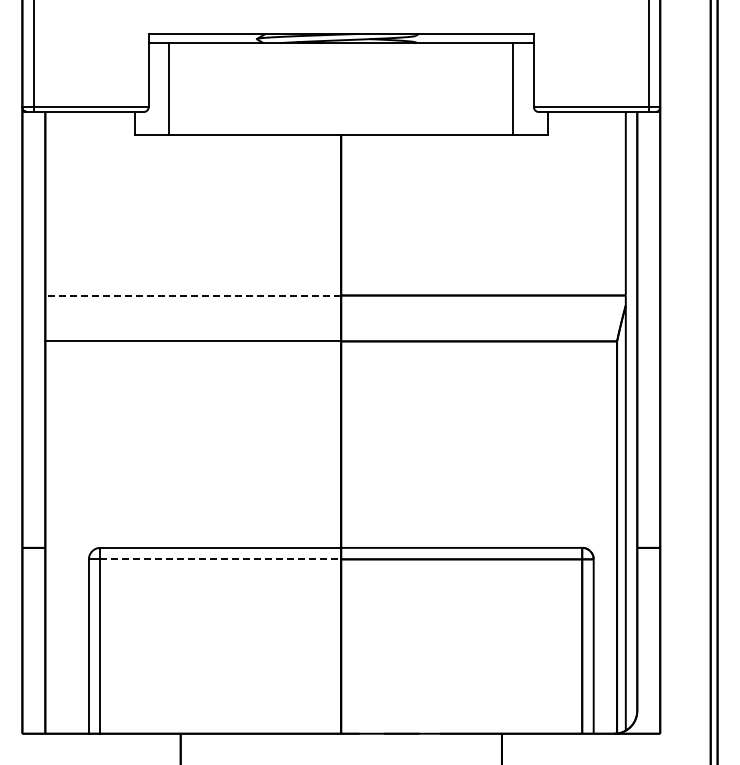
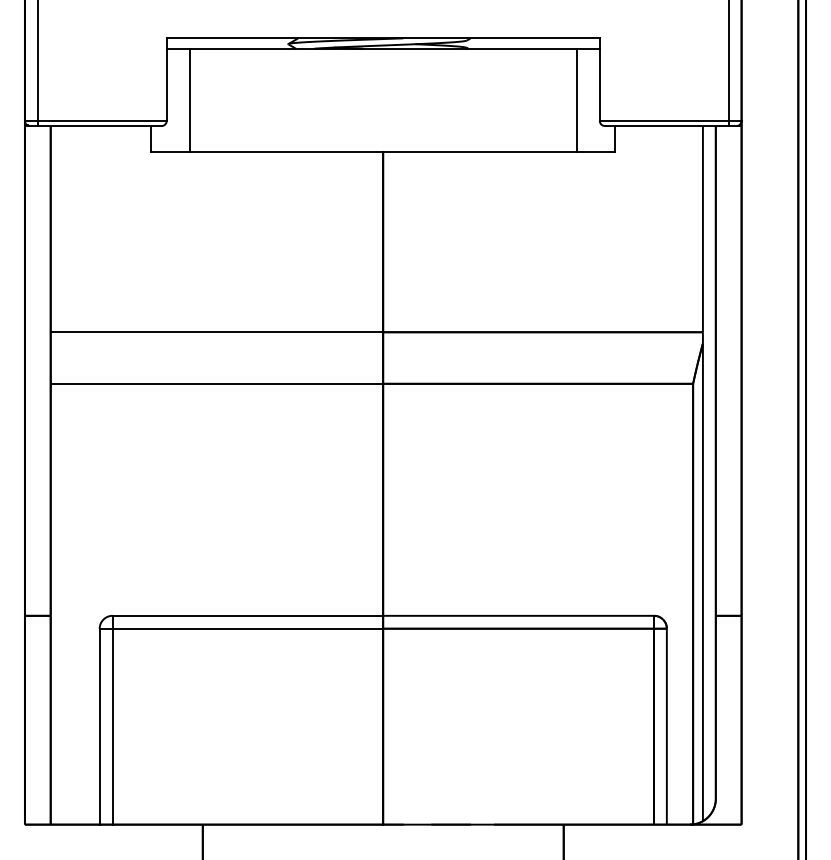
line: (193, 295) -> (217, 332), dashed -> solid
line: (221, 559) -> (248, 628), dashed -> solid

